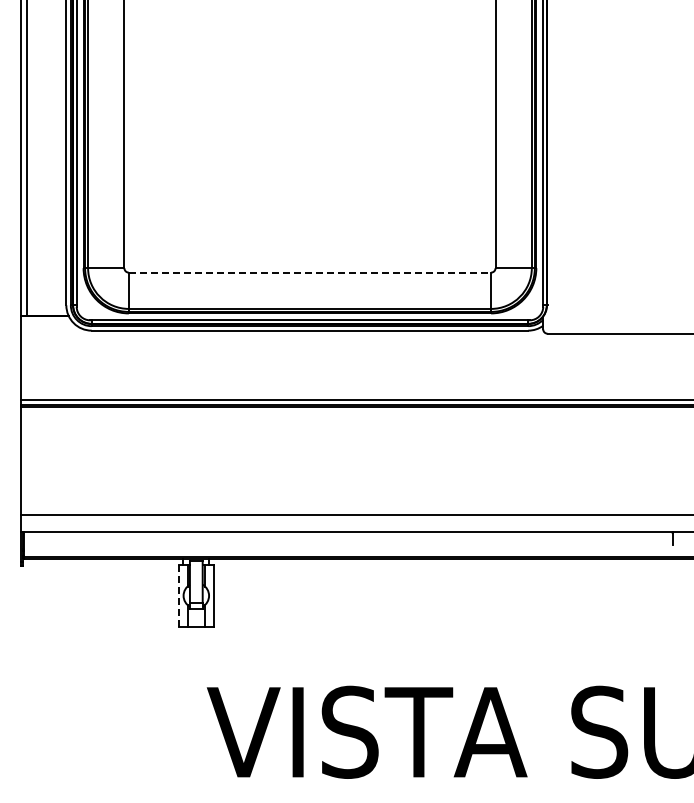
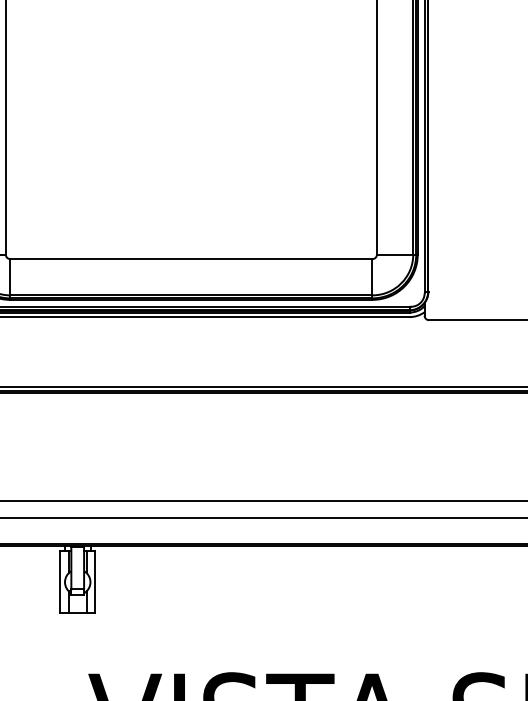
line: (310, 272) -> (191, 258), dashed -> solid
line: (178, 595) -> (59, 581), dashed -> solid

